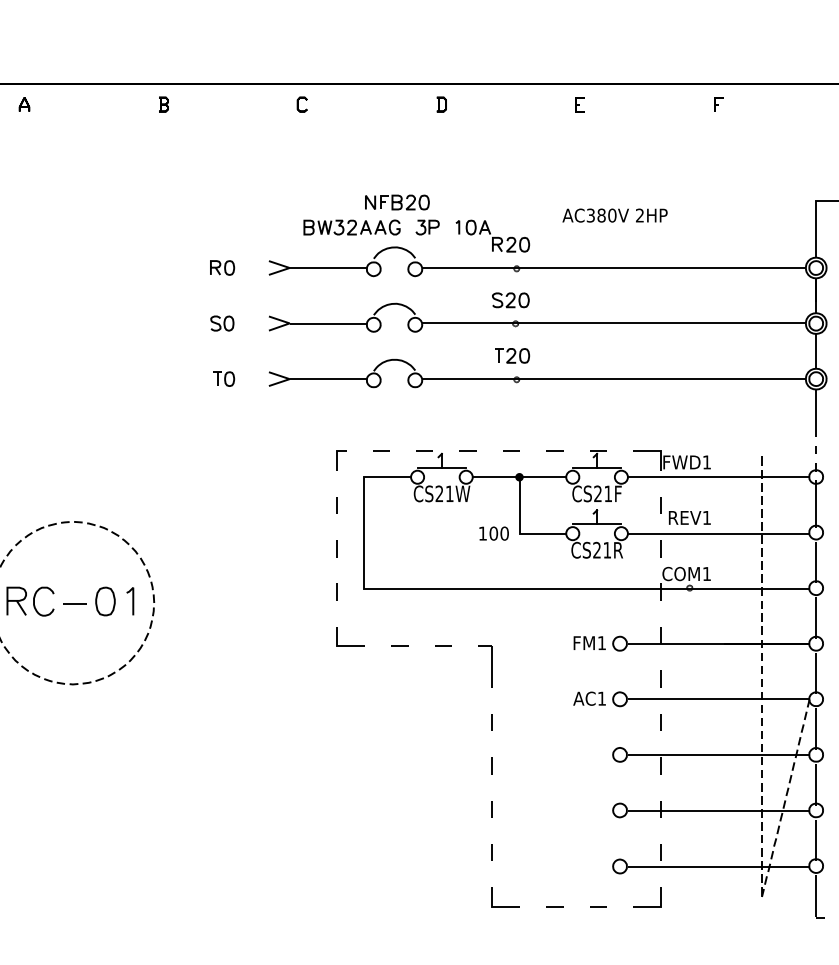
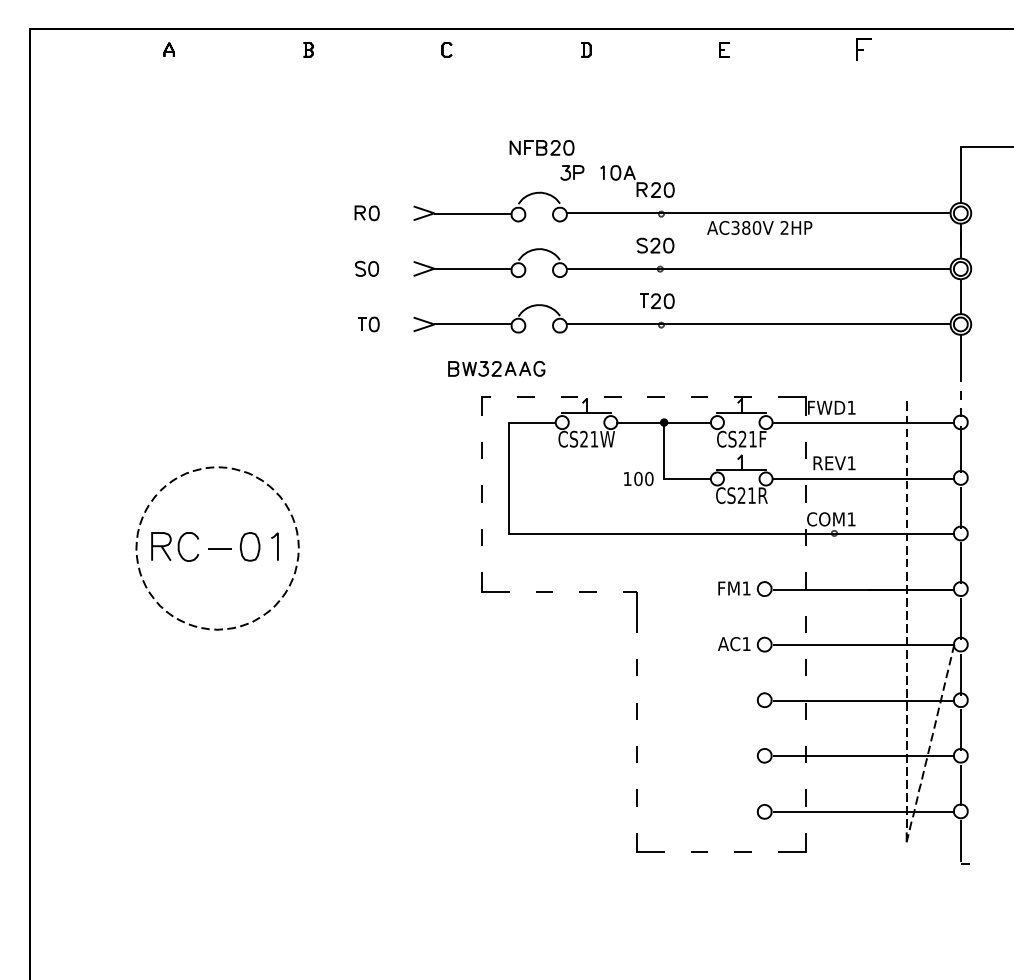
part: (718, 104) -> (863, 49), size x1.6
text: (614, 215) -> (759, 227), moved
part: (351, 227) -> (496, 368), moved

